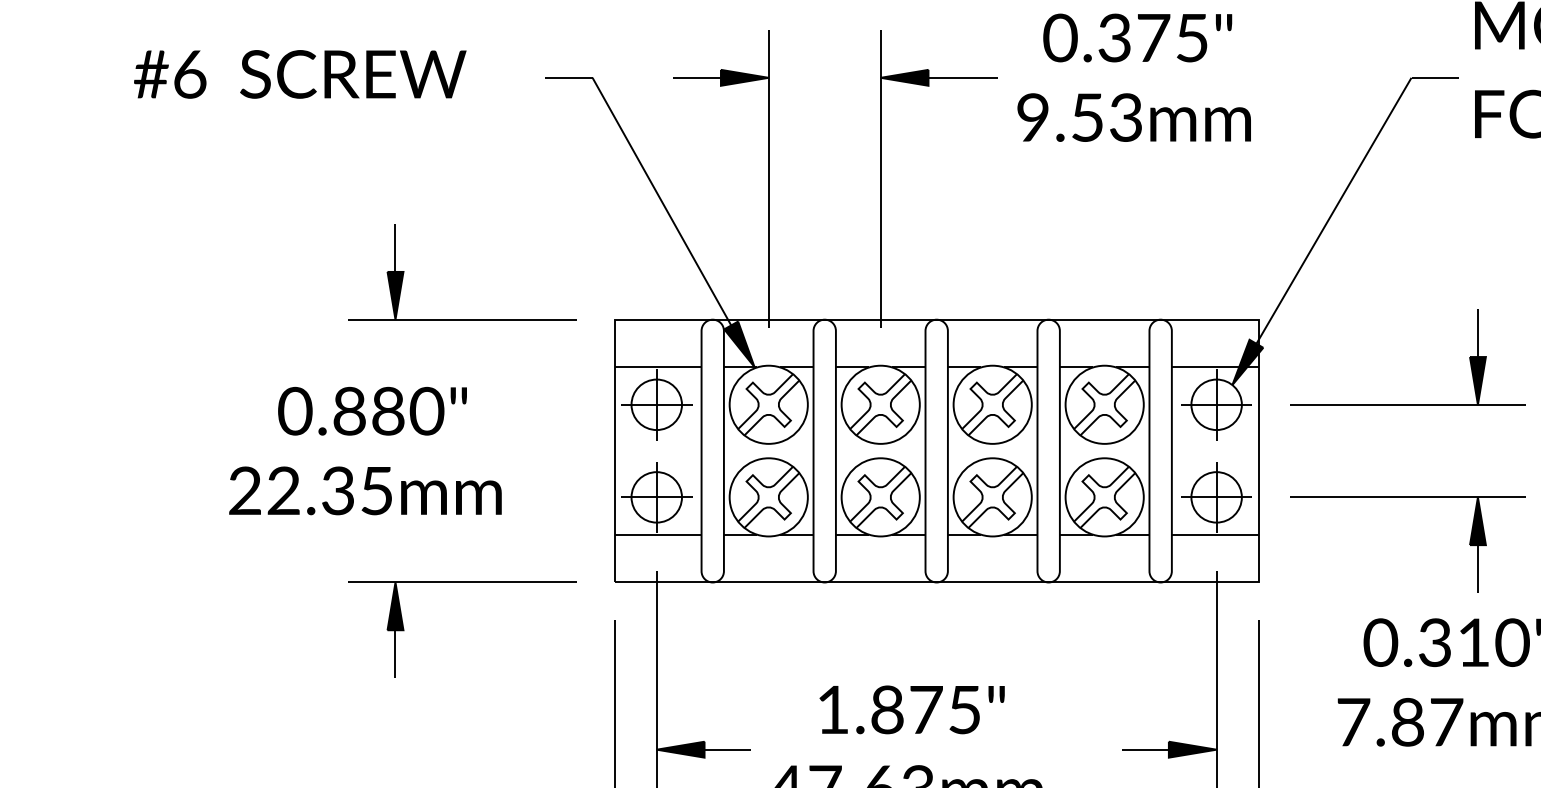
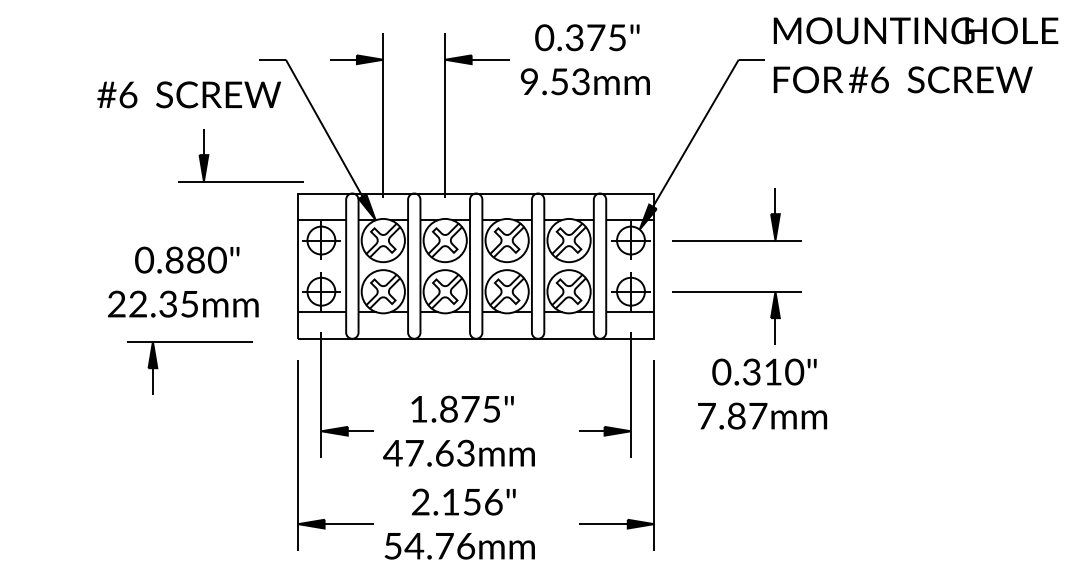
text: (298, 73) -> (188, 94), moved
part: (461, 319) -> (240, 181), moved
text: (365, 449) -> (183, 281), moved
part: (461, 583) -> (189, 342), moved

